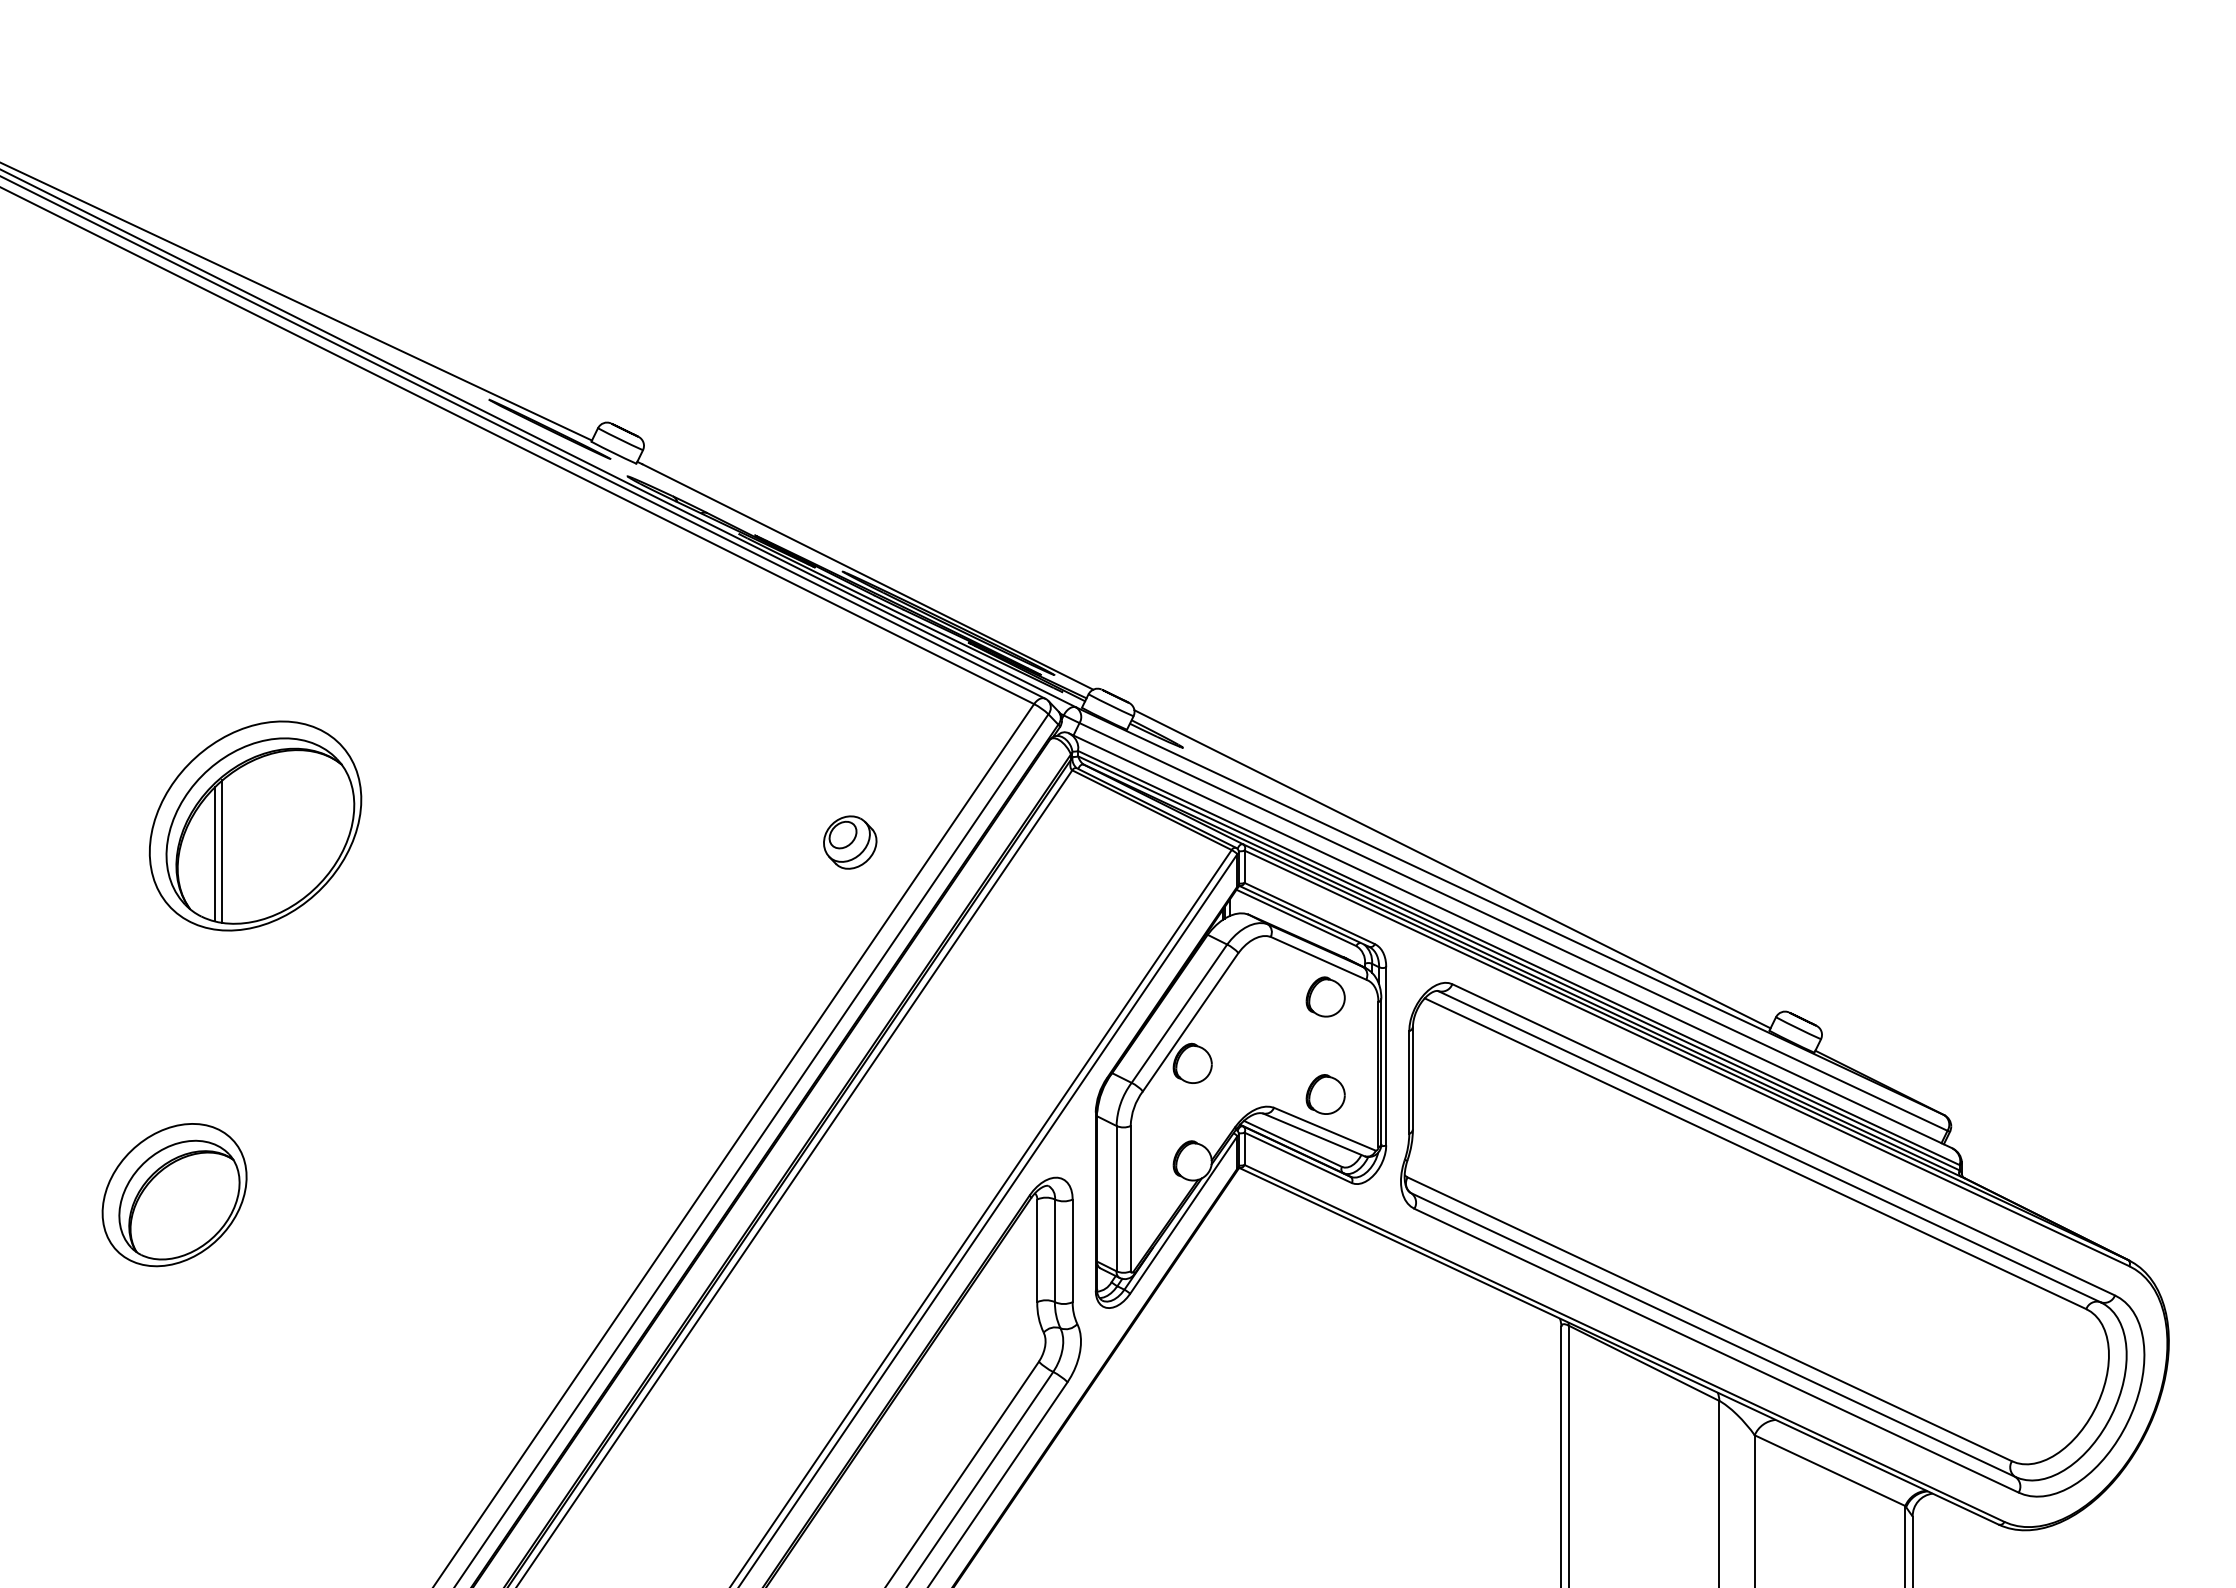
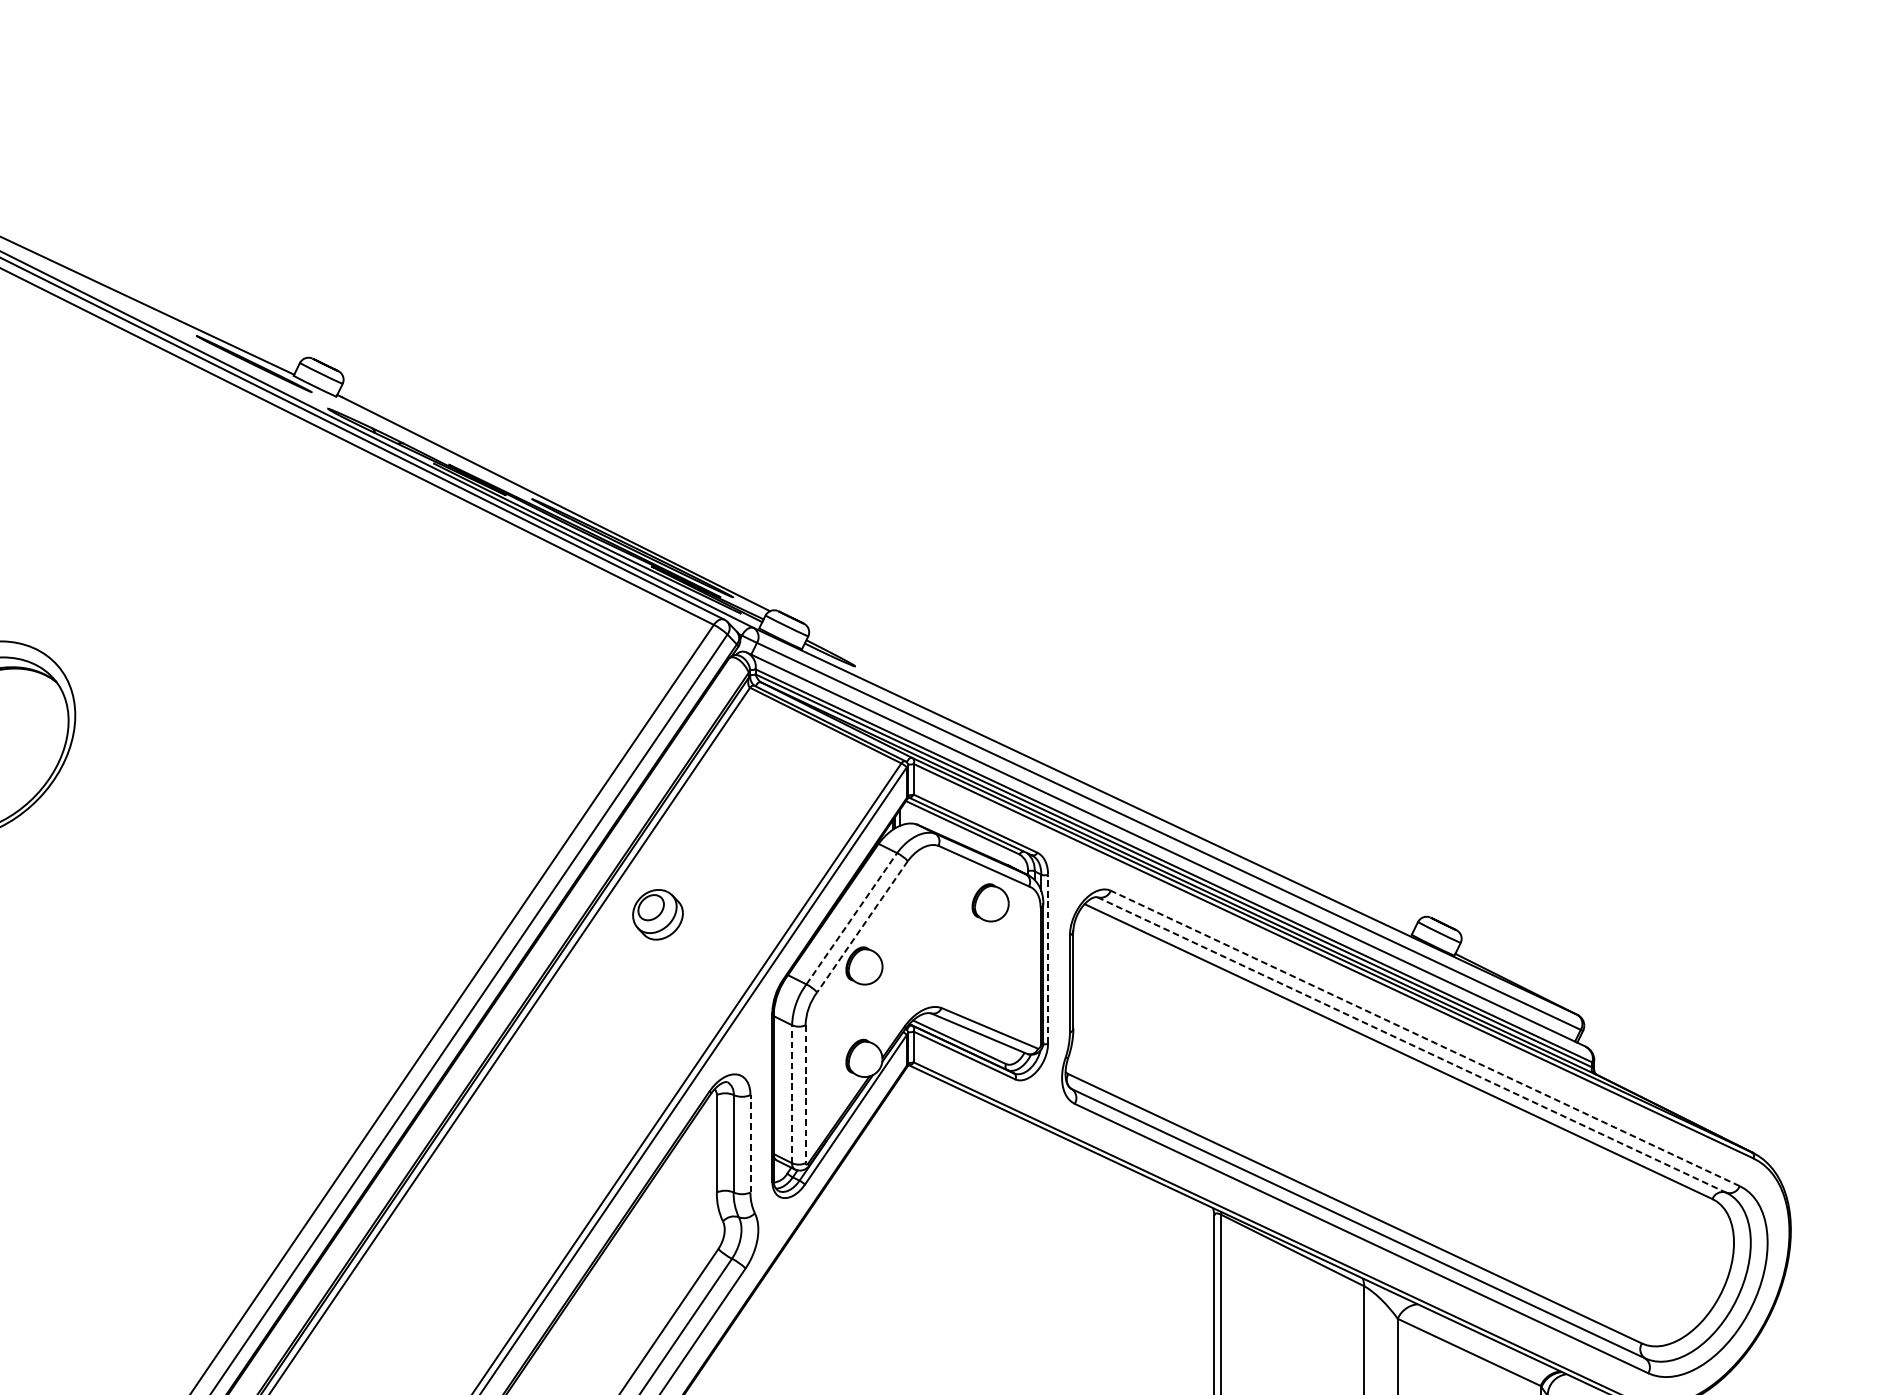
part: (850, 842) -> (658, 914), moved
line: (1452, 869) -> (1110, 781), removed
line: (1179, 1013) -> (851, 918), solid -> dashed
line: (1190, 1022) -> (862, 927), solid -> dashed
line: (1386, 1055) -> (1048, 958), solid -> dashed
part: (1325, 1094) -> (990, 995), removed
line: (1783, 1139) -> (1425, 1038), solid -> dashed
line: (1769, 1146) -> (1411, 1044), solid -> dashed
line: (1116, 1198) -> (792, 1094), solid -> dashed
line: (1130, 1198) -> (805, 1094), solid -> dashed
line: (1072, 1250) -> (750, 1143), solid -> dashed

